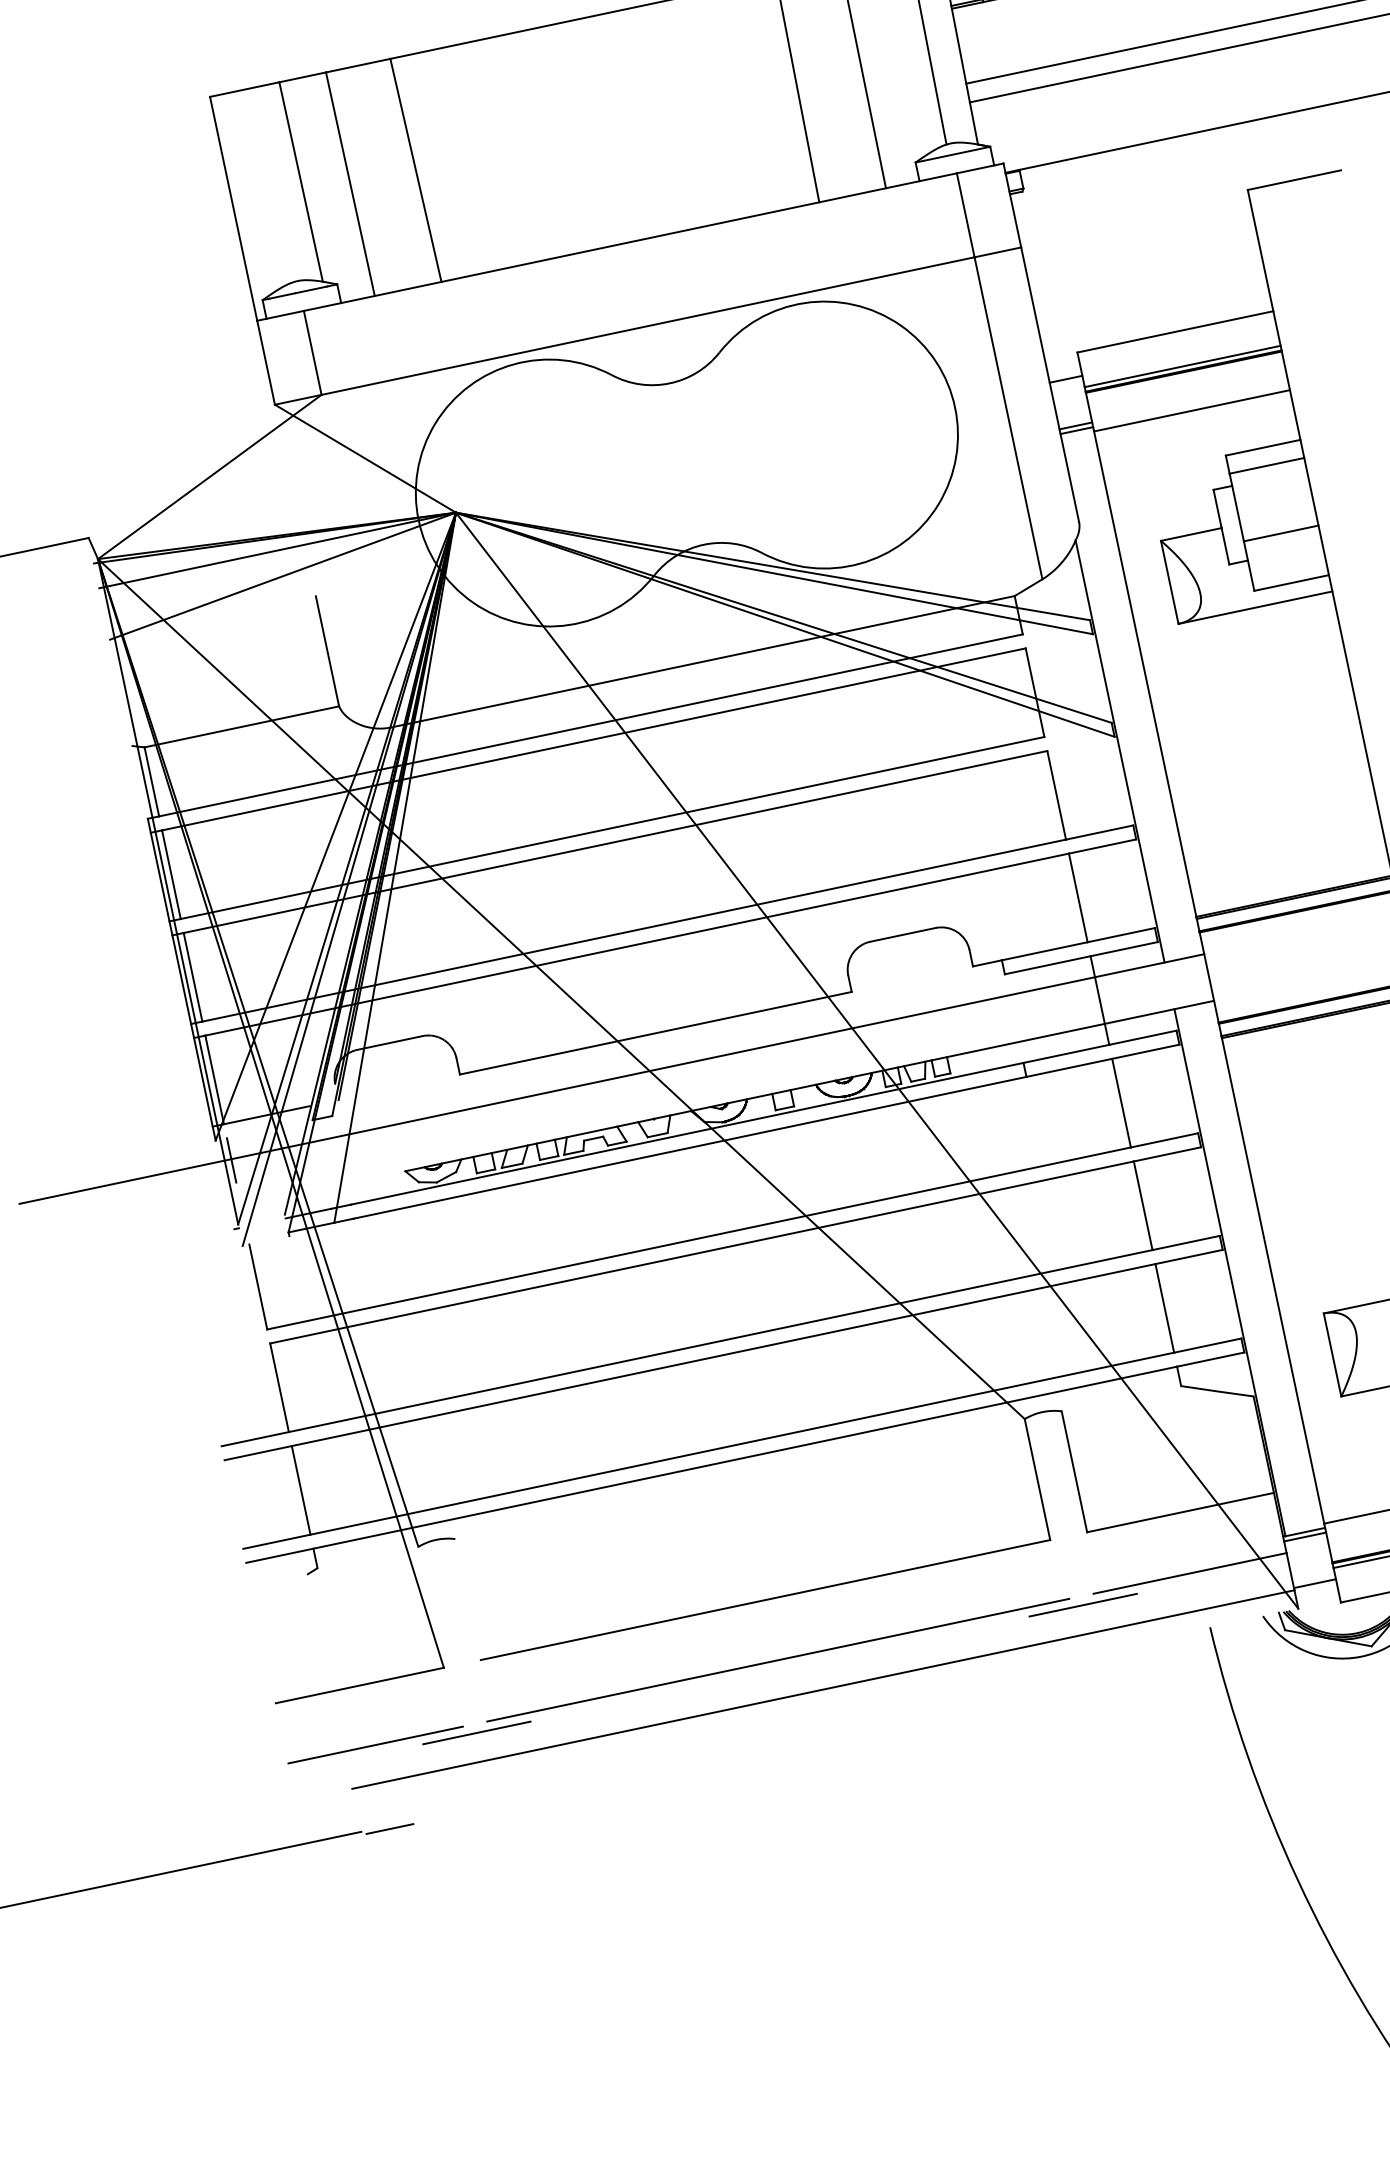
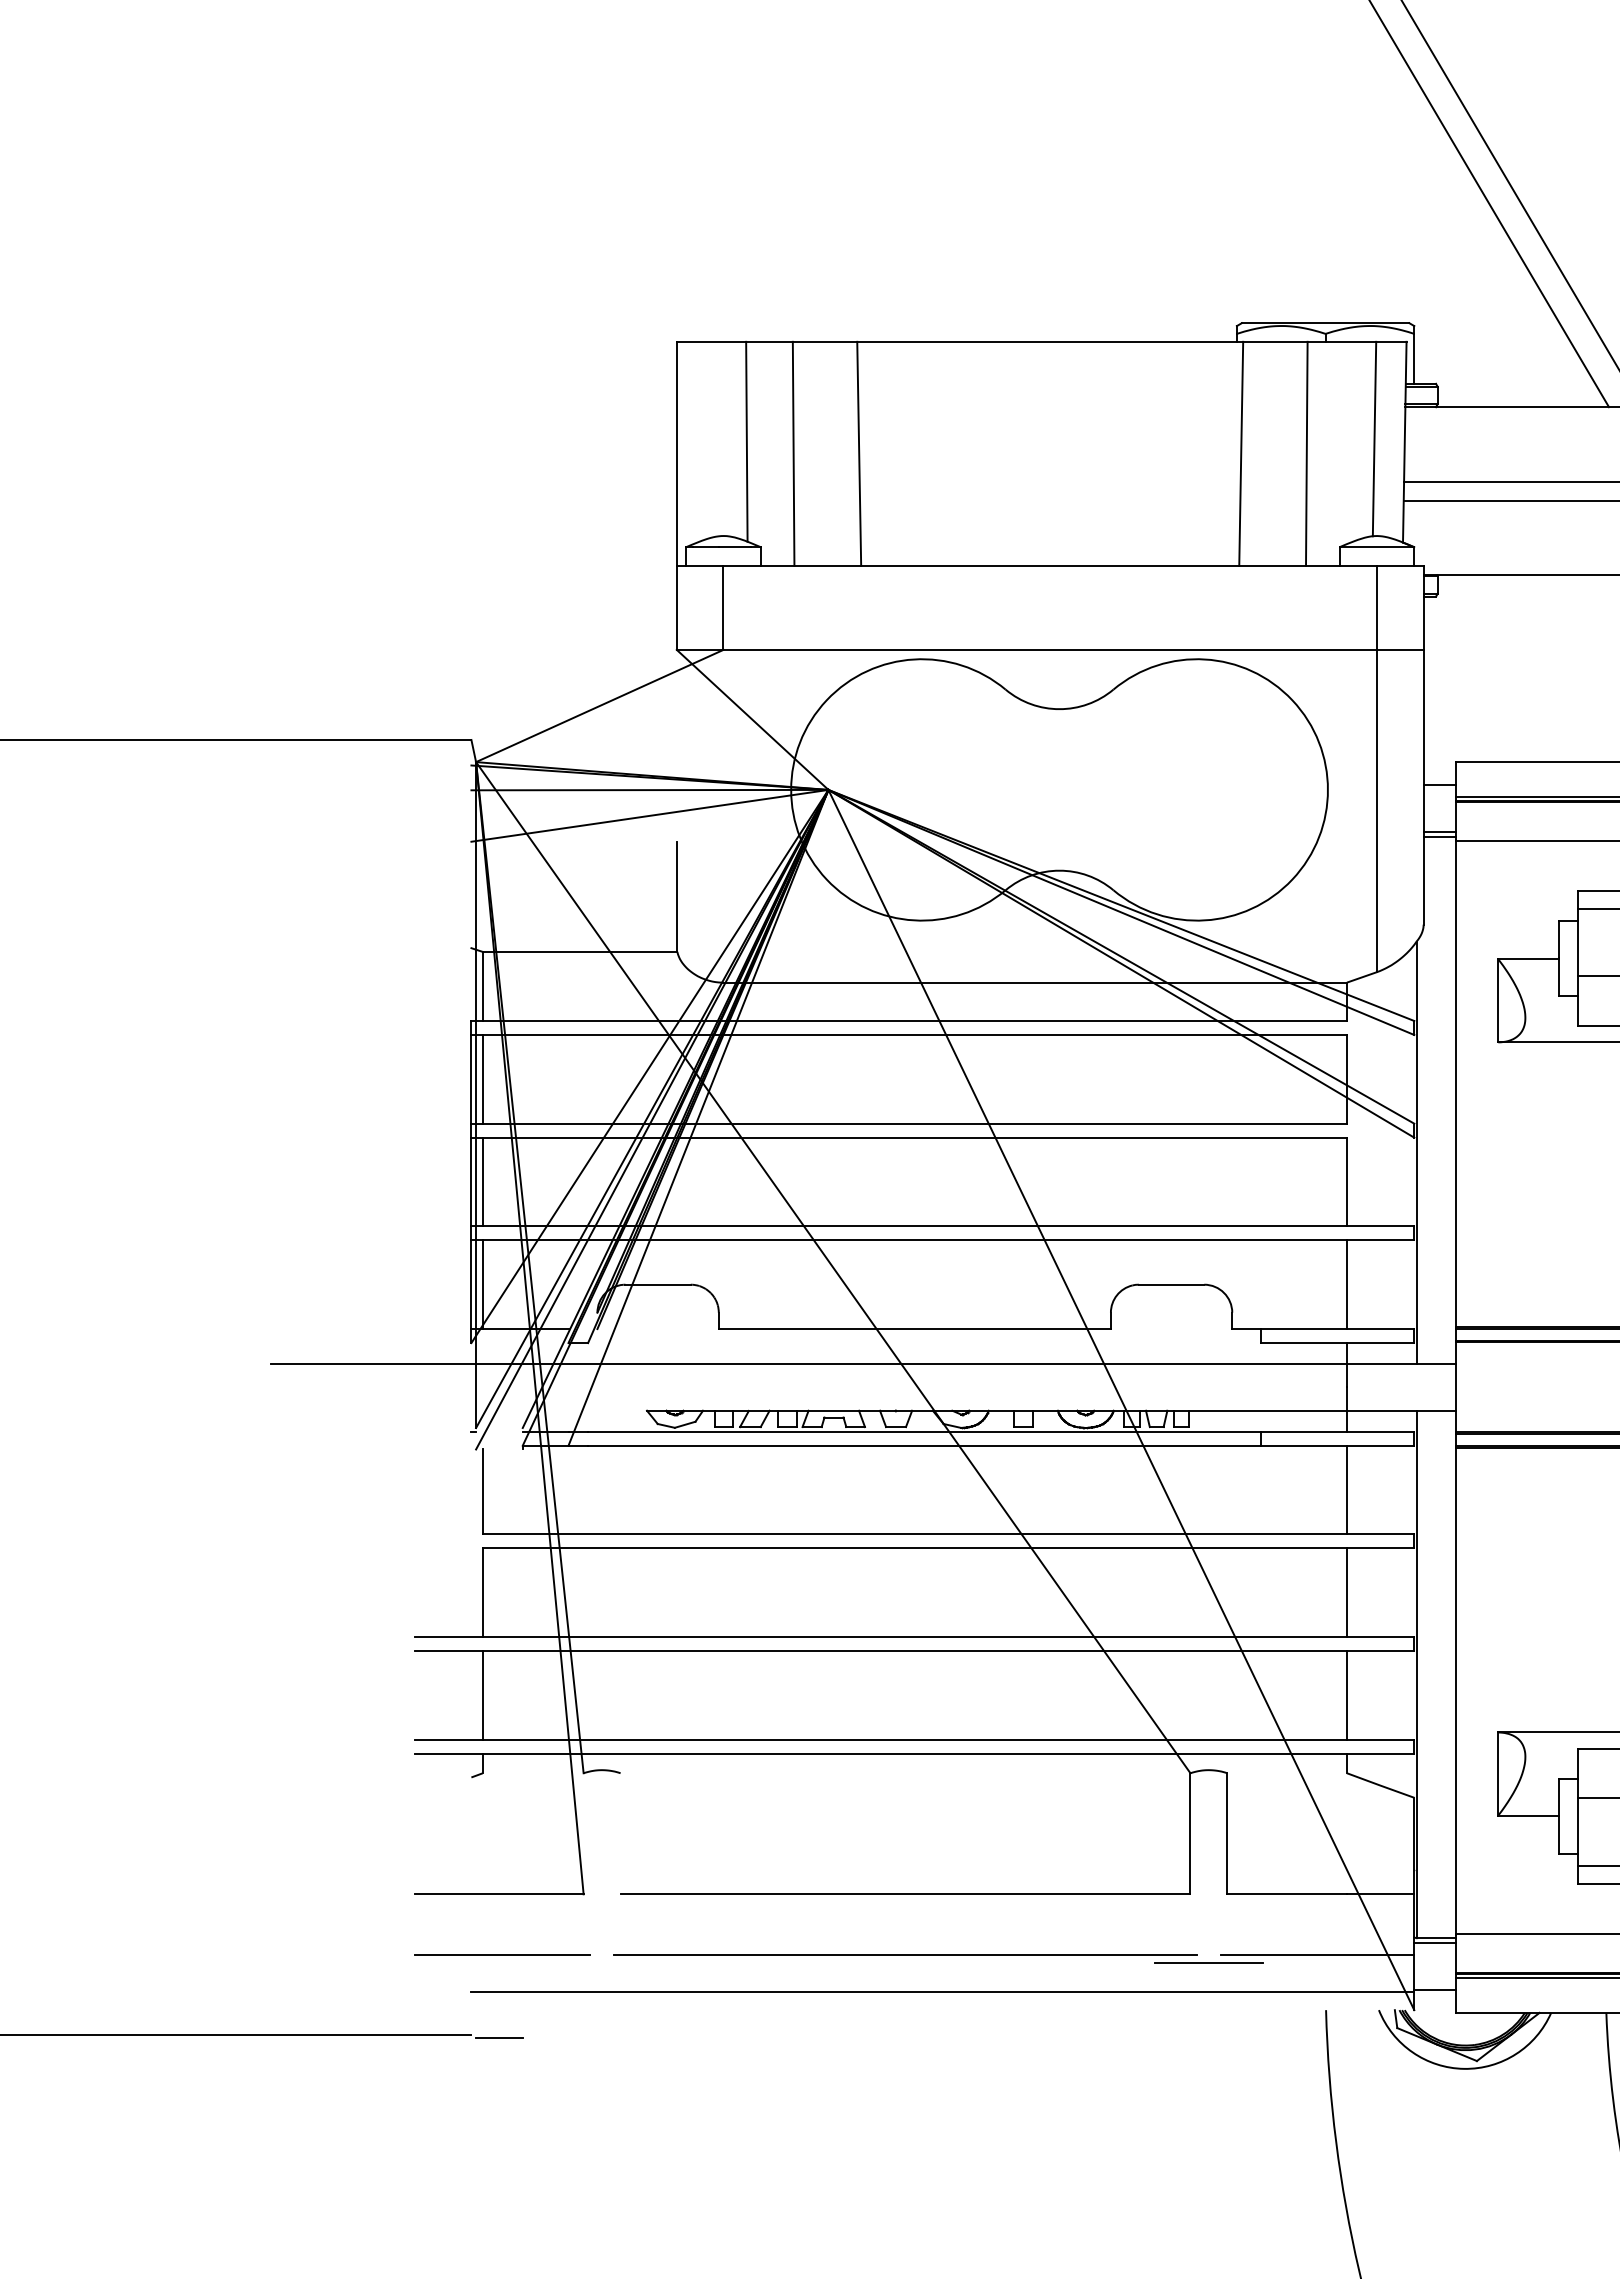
line: (231, 1160) -> (482, 1365), removed
line: (476, 1733) -> (601, 1963), removed

